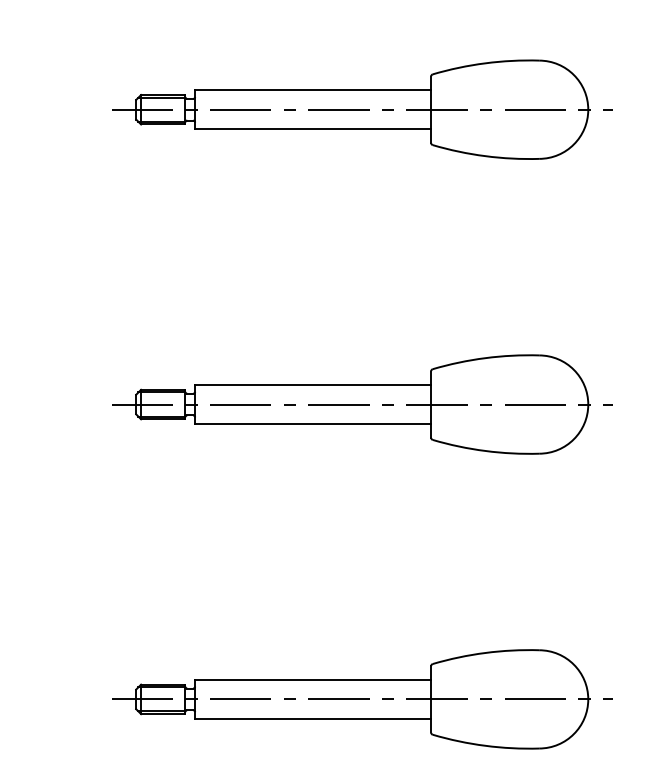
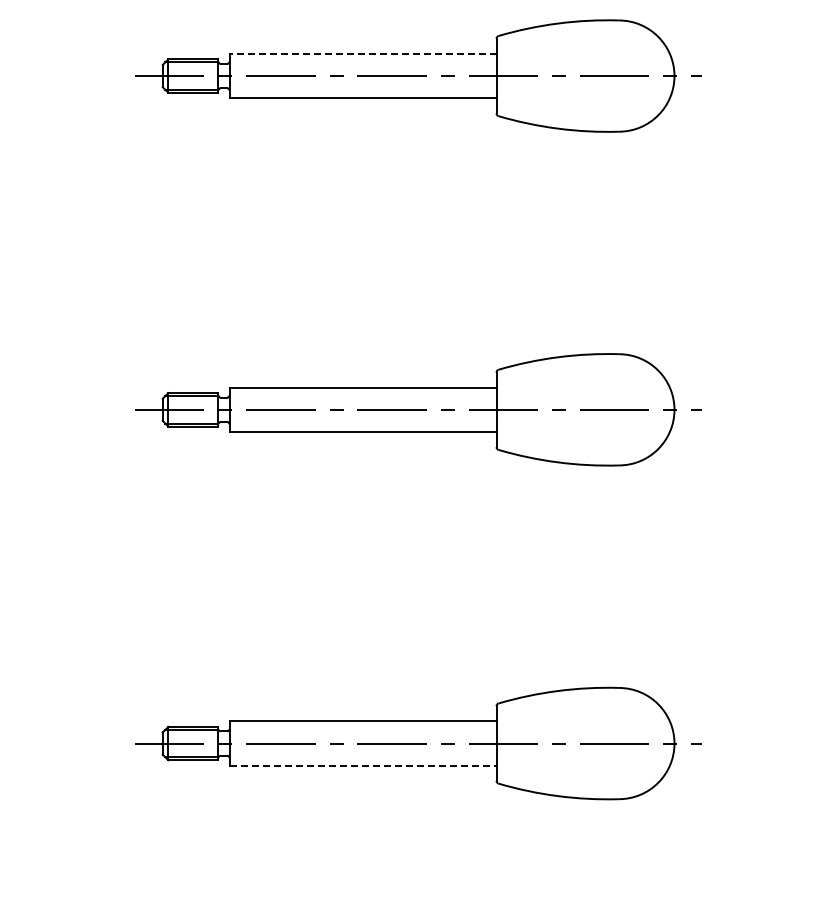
line: (312, 89) -> (362, 53), solid -> dashed
line: (313, 718) -> (363, 765), solid -> dashed

